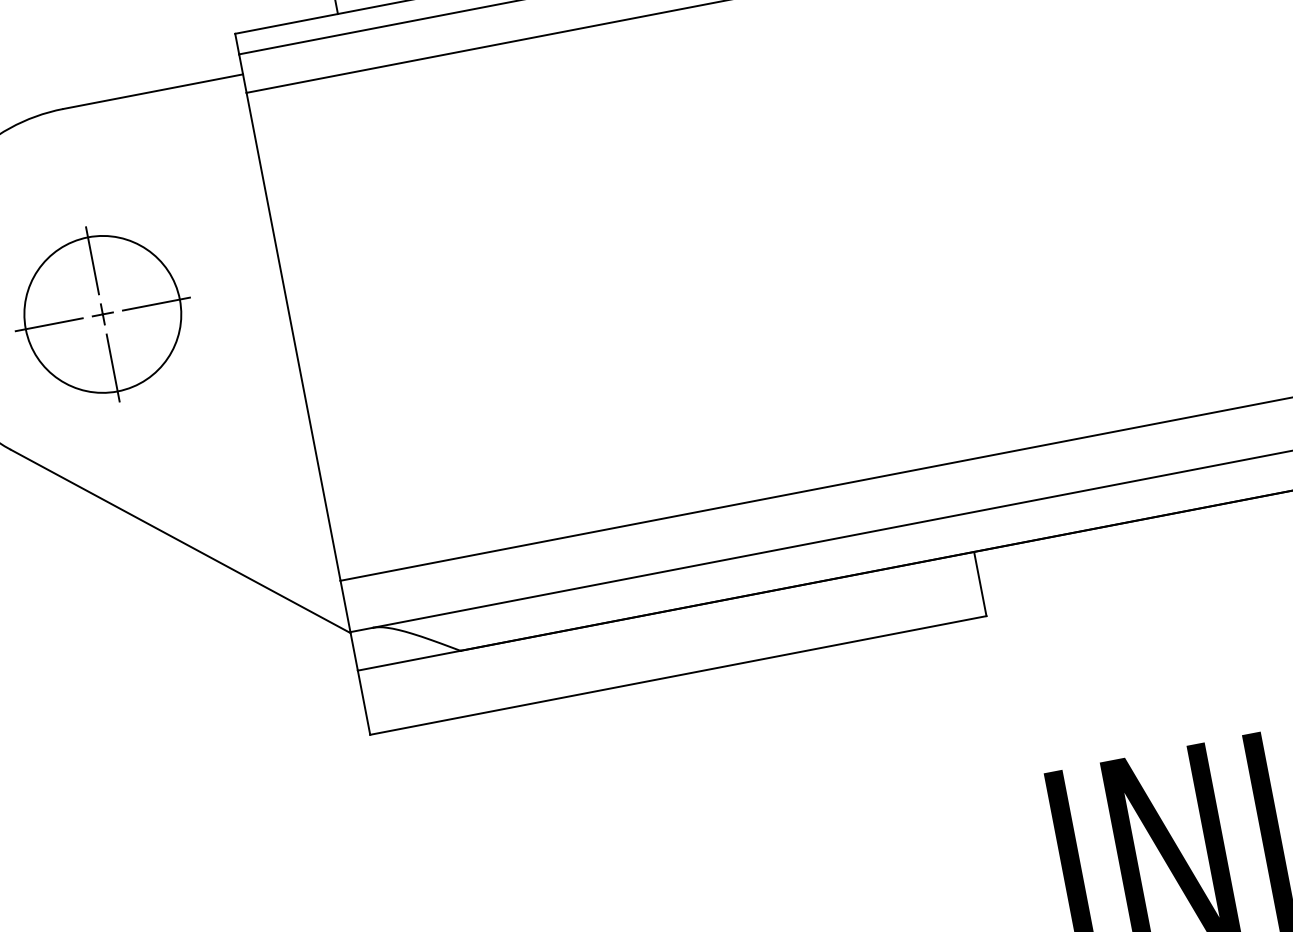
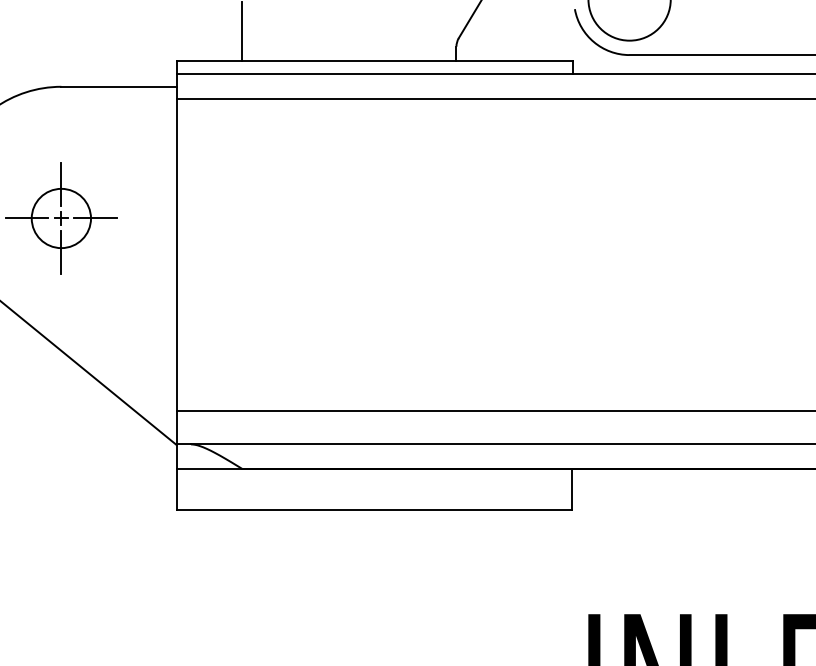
circle: (103, 314) -> (61, 218), size x0.6

